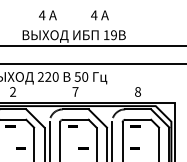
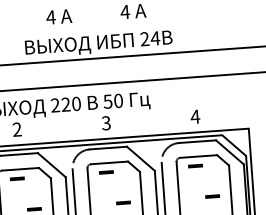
text: (110, 35) -> (150, 39), 19 -> 24
text: (75, 91) -> (106, 122), 7 -> 3
text: (137, 91) -> (194, 116), 8 -> 4
line: (134, 148) -> (211, 196), moved

